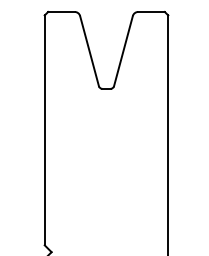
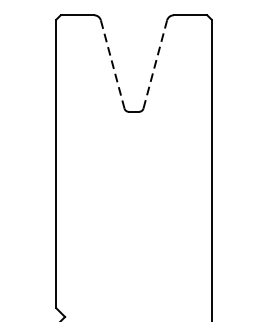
line: (123, 50) -> (155, 63), solid -> dashed
line: (89, 51) -> (112, 64), solid -> dashed

